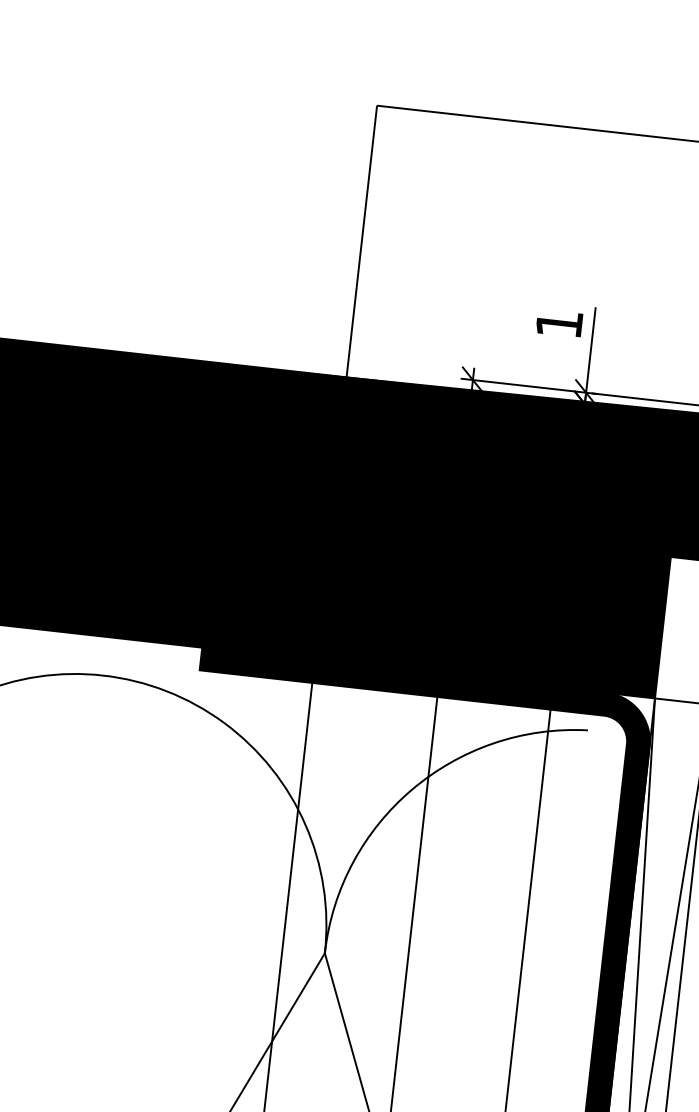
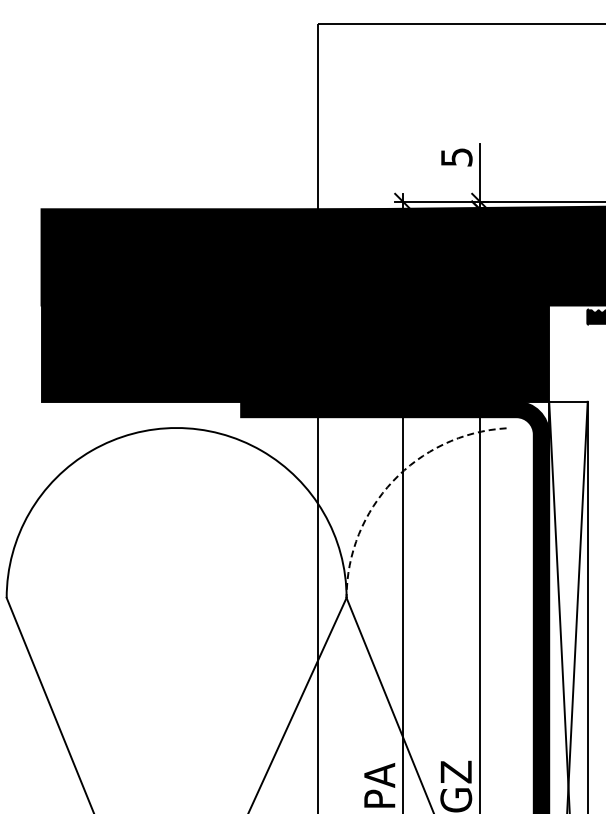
text: (559, 324) -> (456, 157), 1 -> 5
arc: (411, 789) -> (392, 481), solid -> dashed

